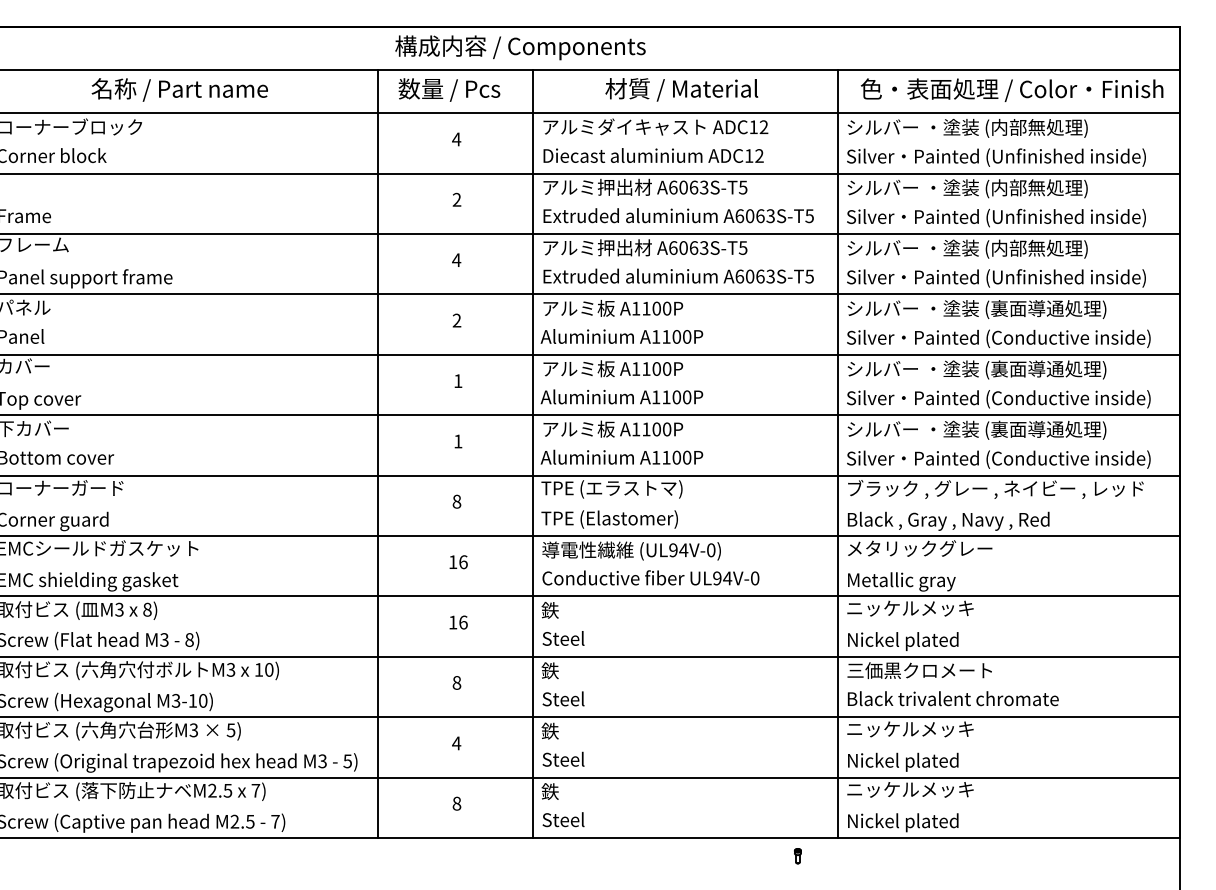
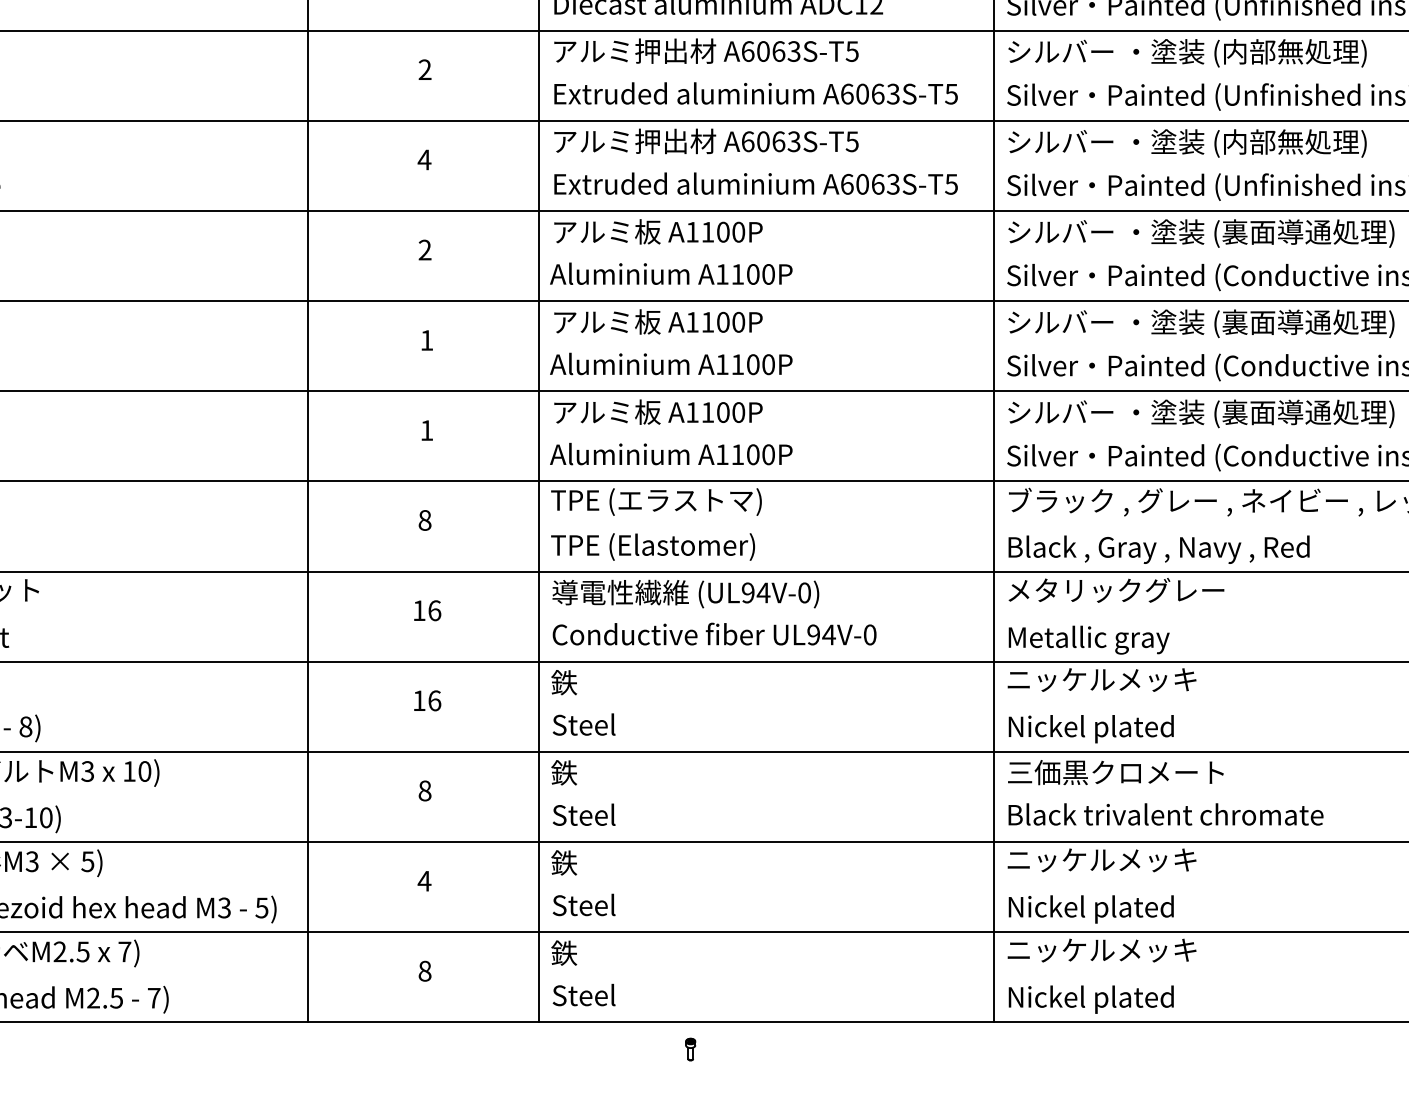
part: (797, 856) -> (690, 1050), moved

